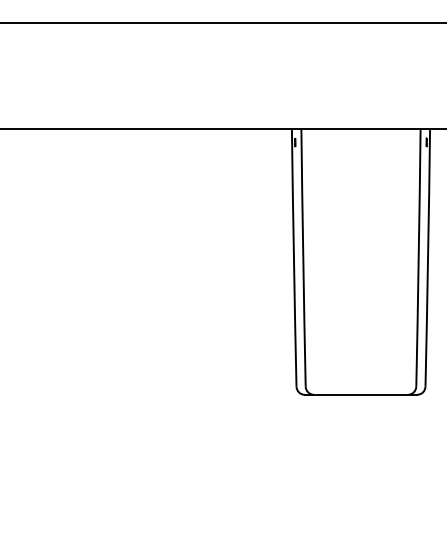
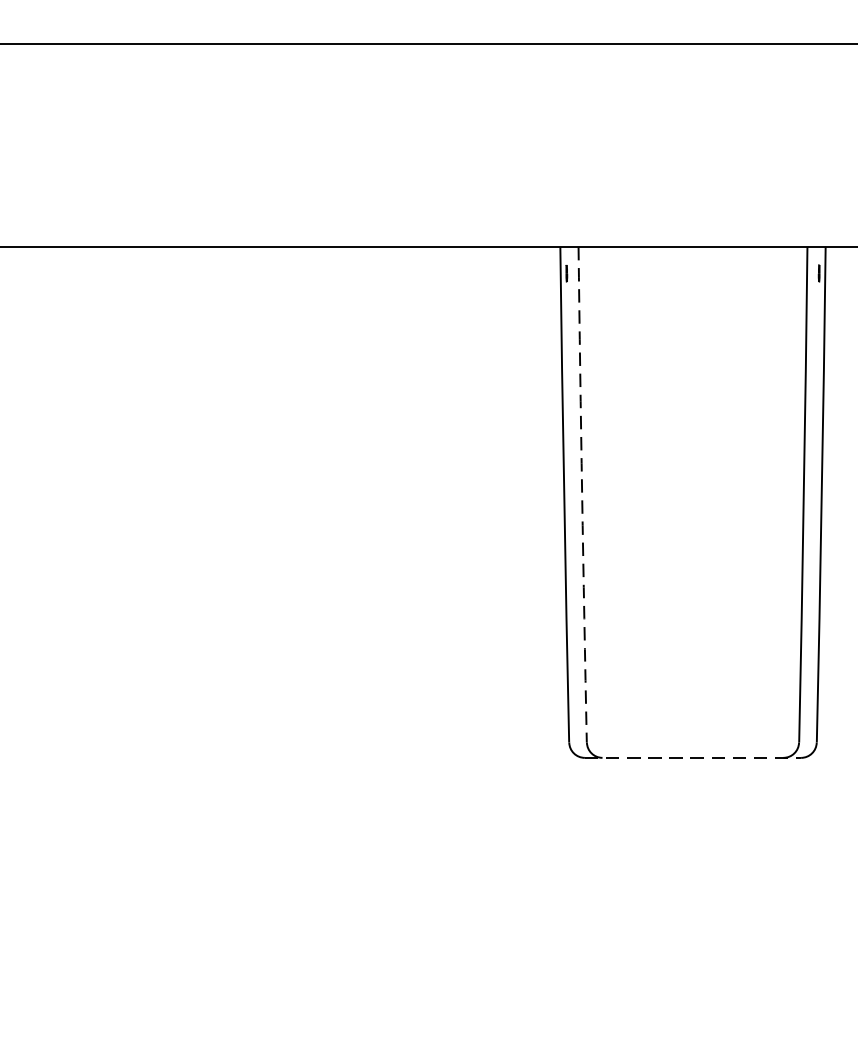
arc: (303, 257) -> (582, 494), solid -> dashed
line: (361, 394) -> (693, 757), solid -> dashed

